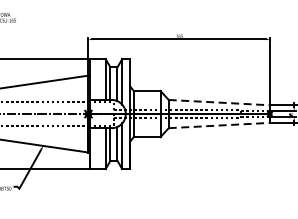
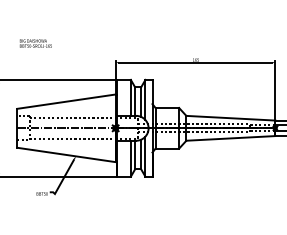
line: (218, 102) -> (230, 118), dashed -> solid
line: (218, 125) -> (230, 138), dashed -> solid

